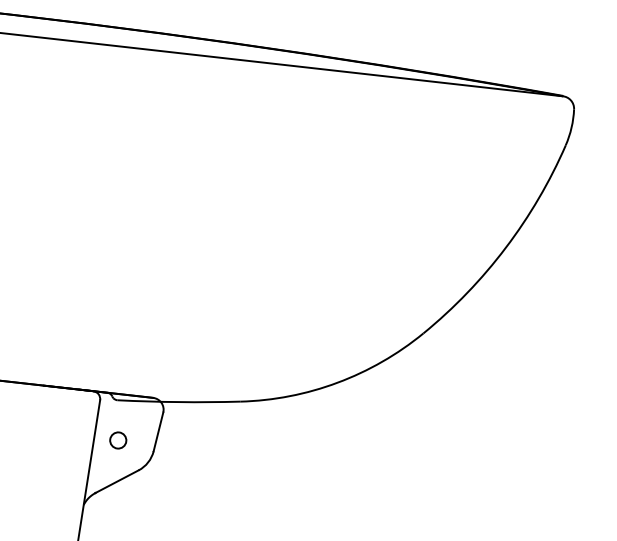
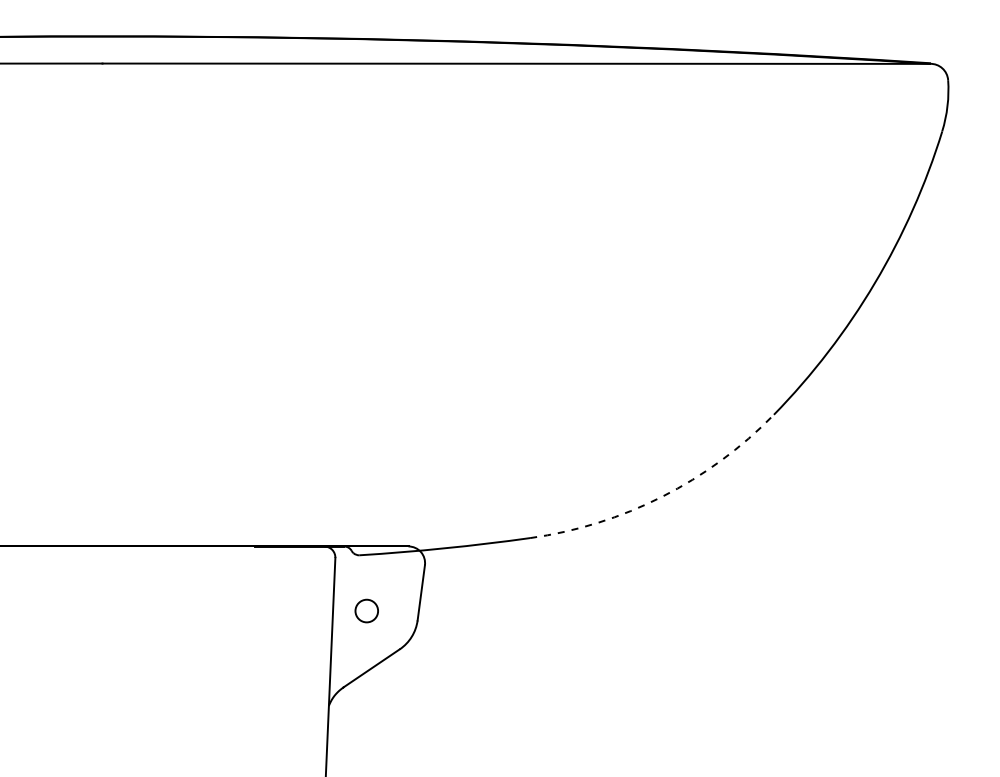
arc: (337, 382) -> (662, 496), solid -> dashed

